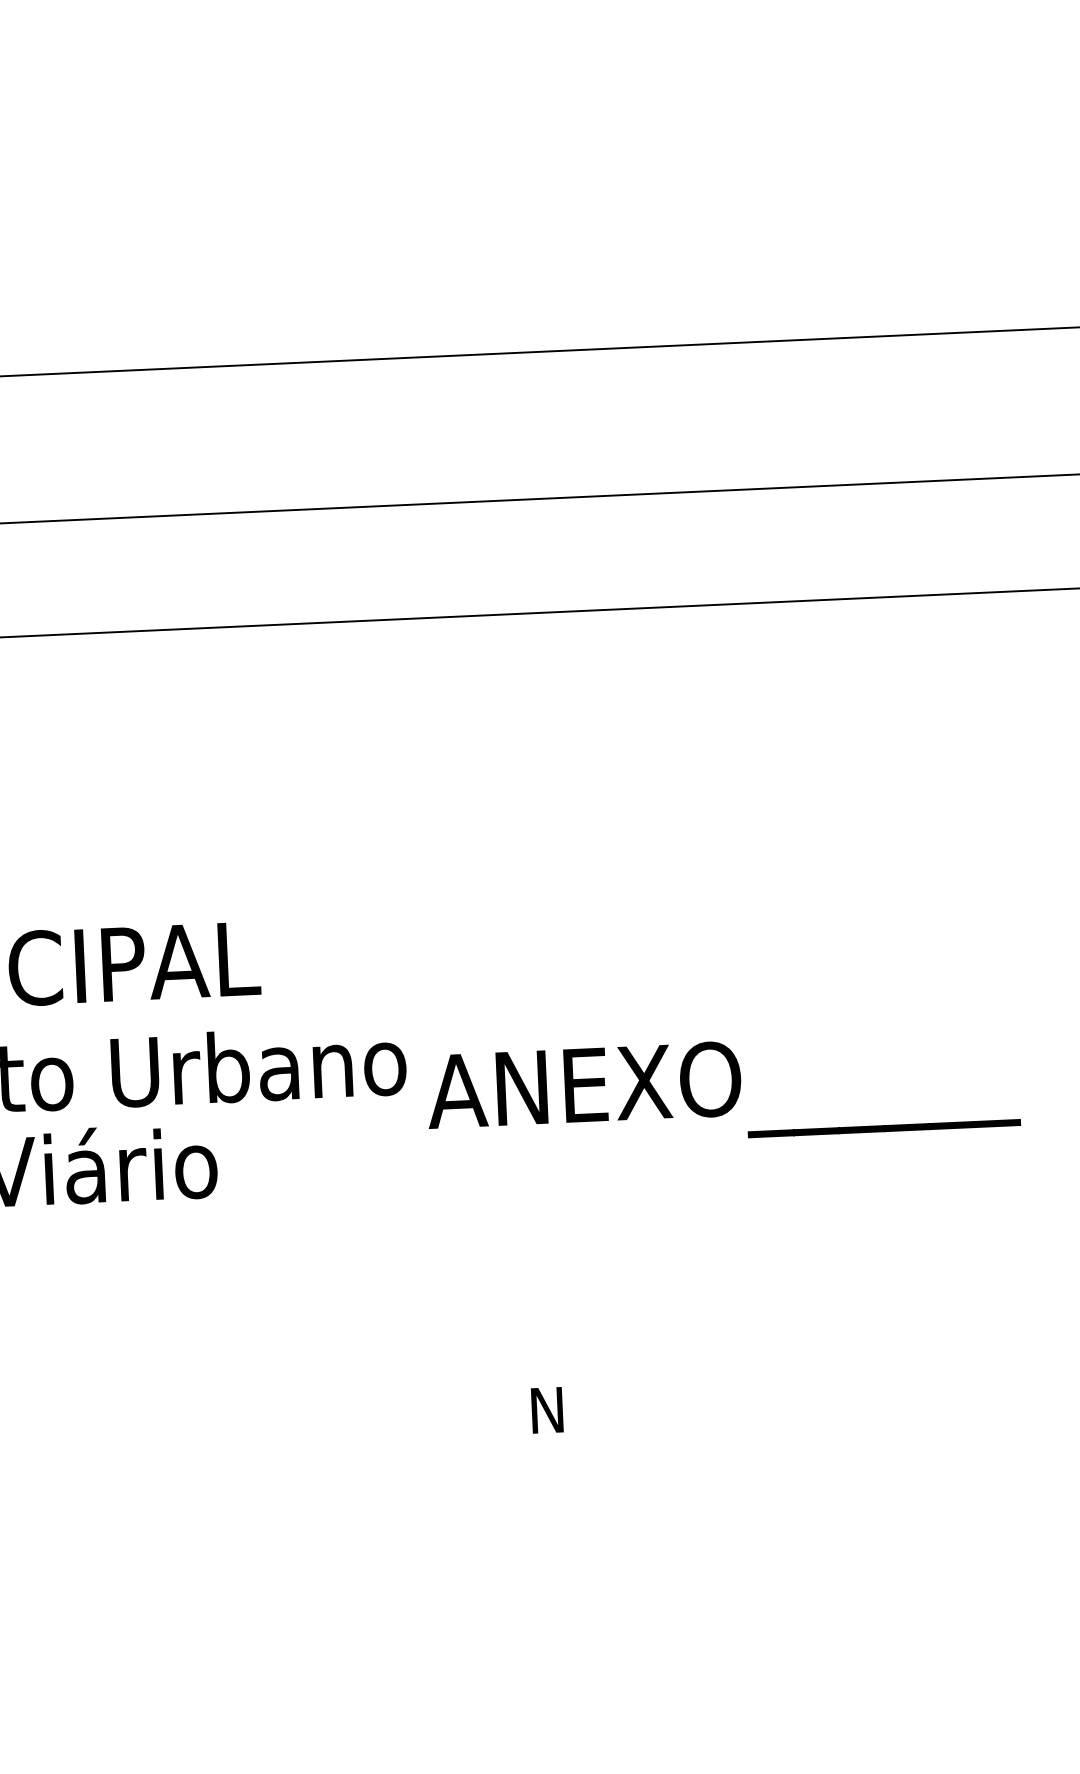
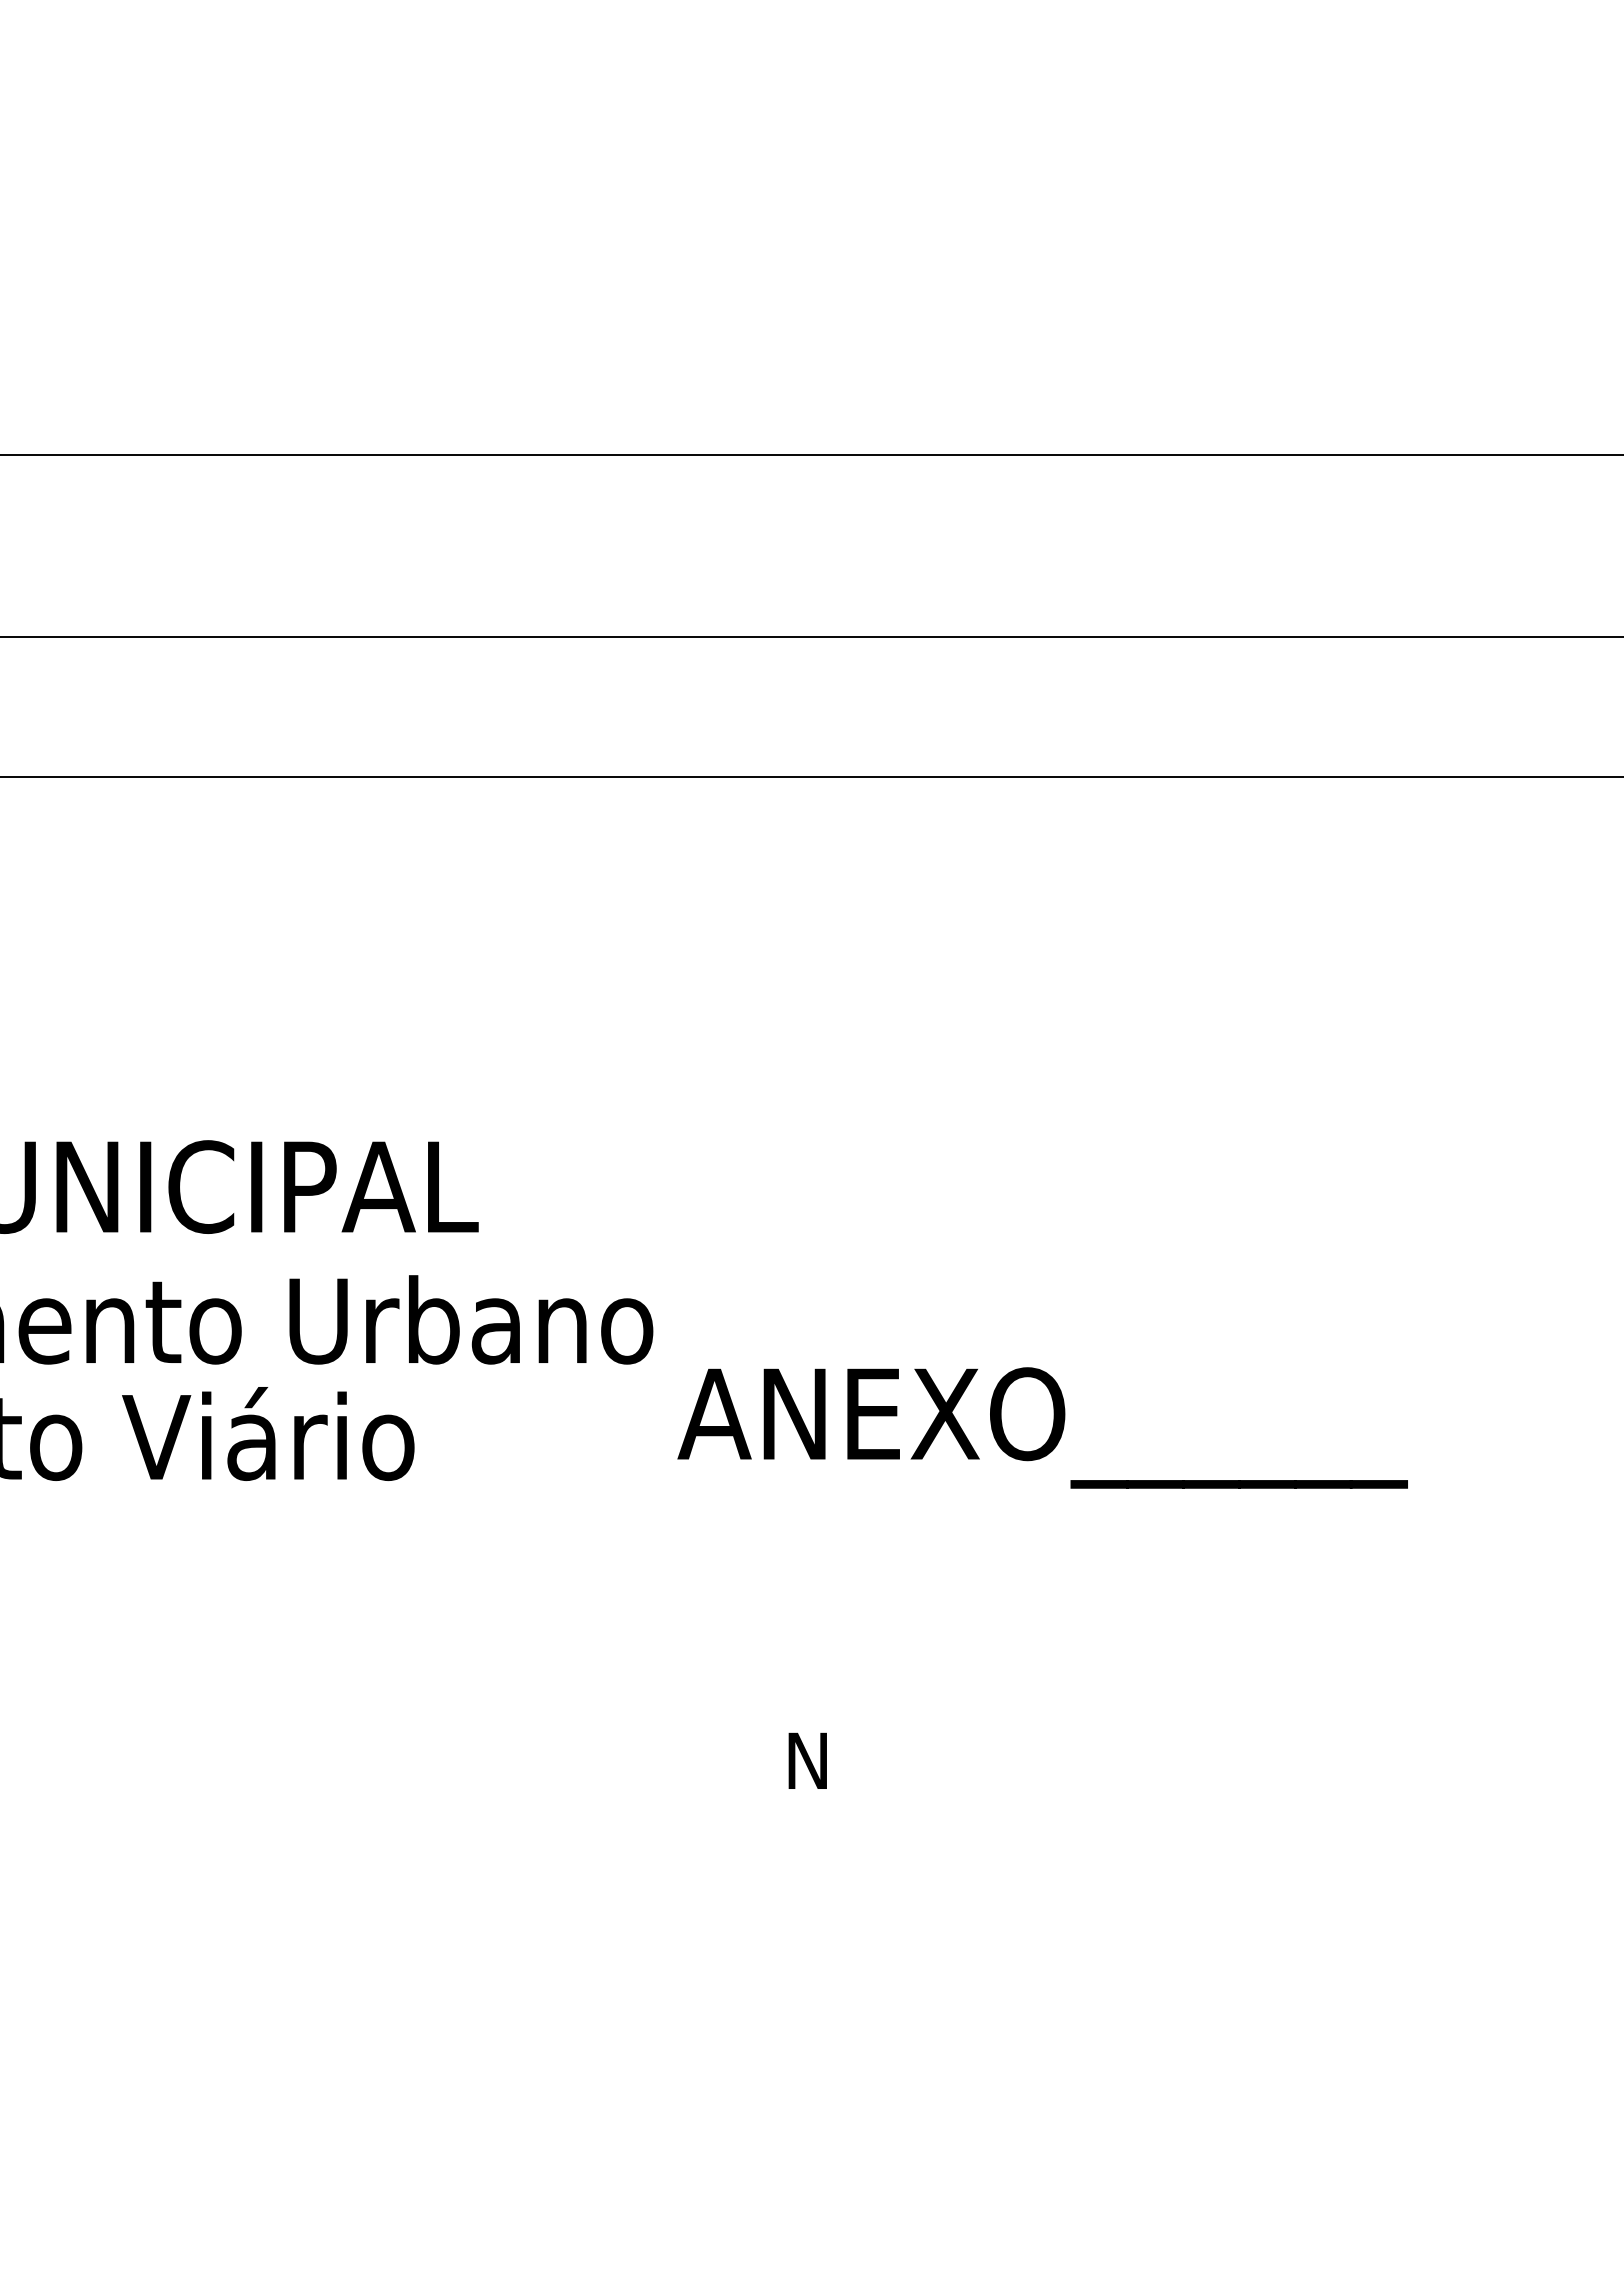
text: (723, 1089) -> (1042, 1427), moved

